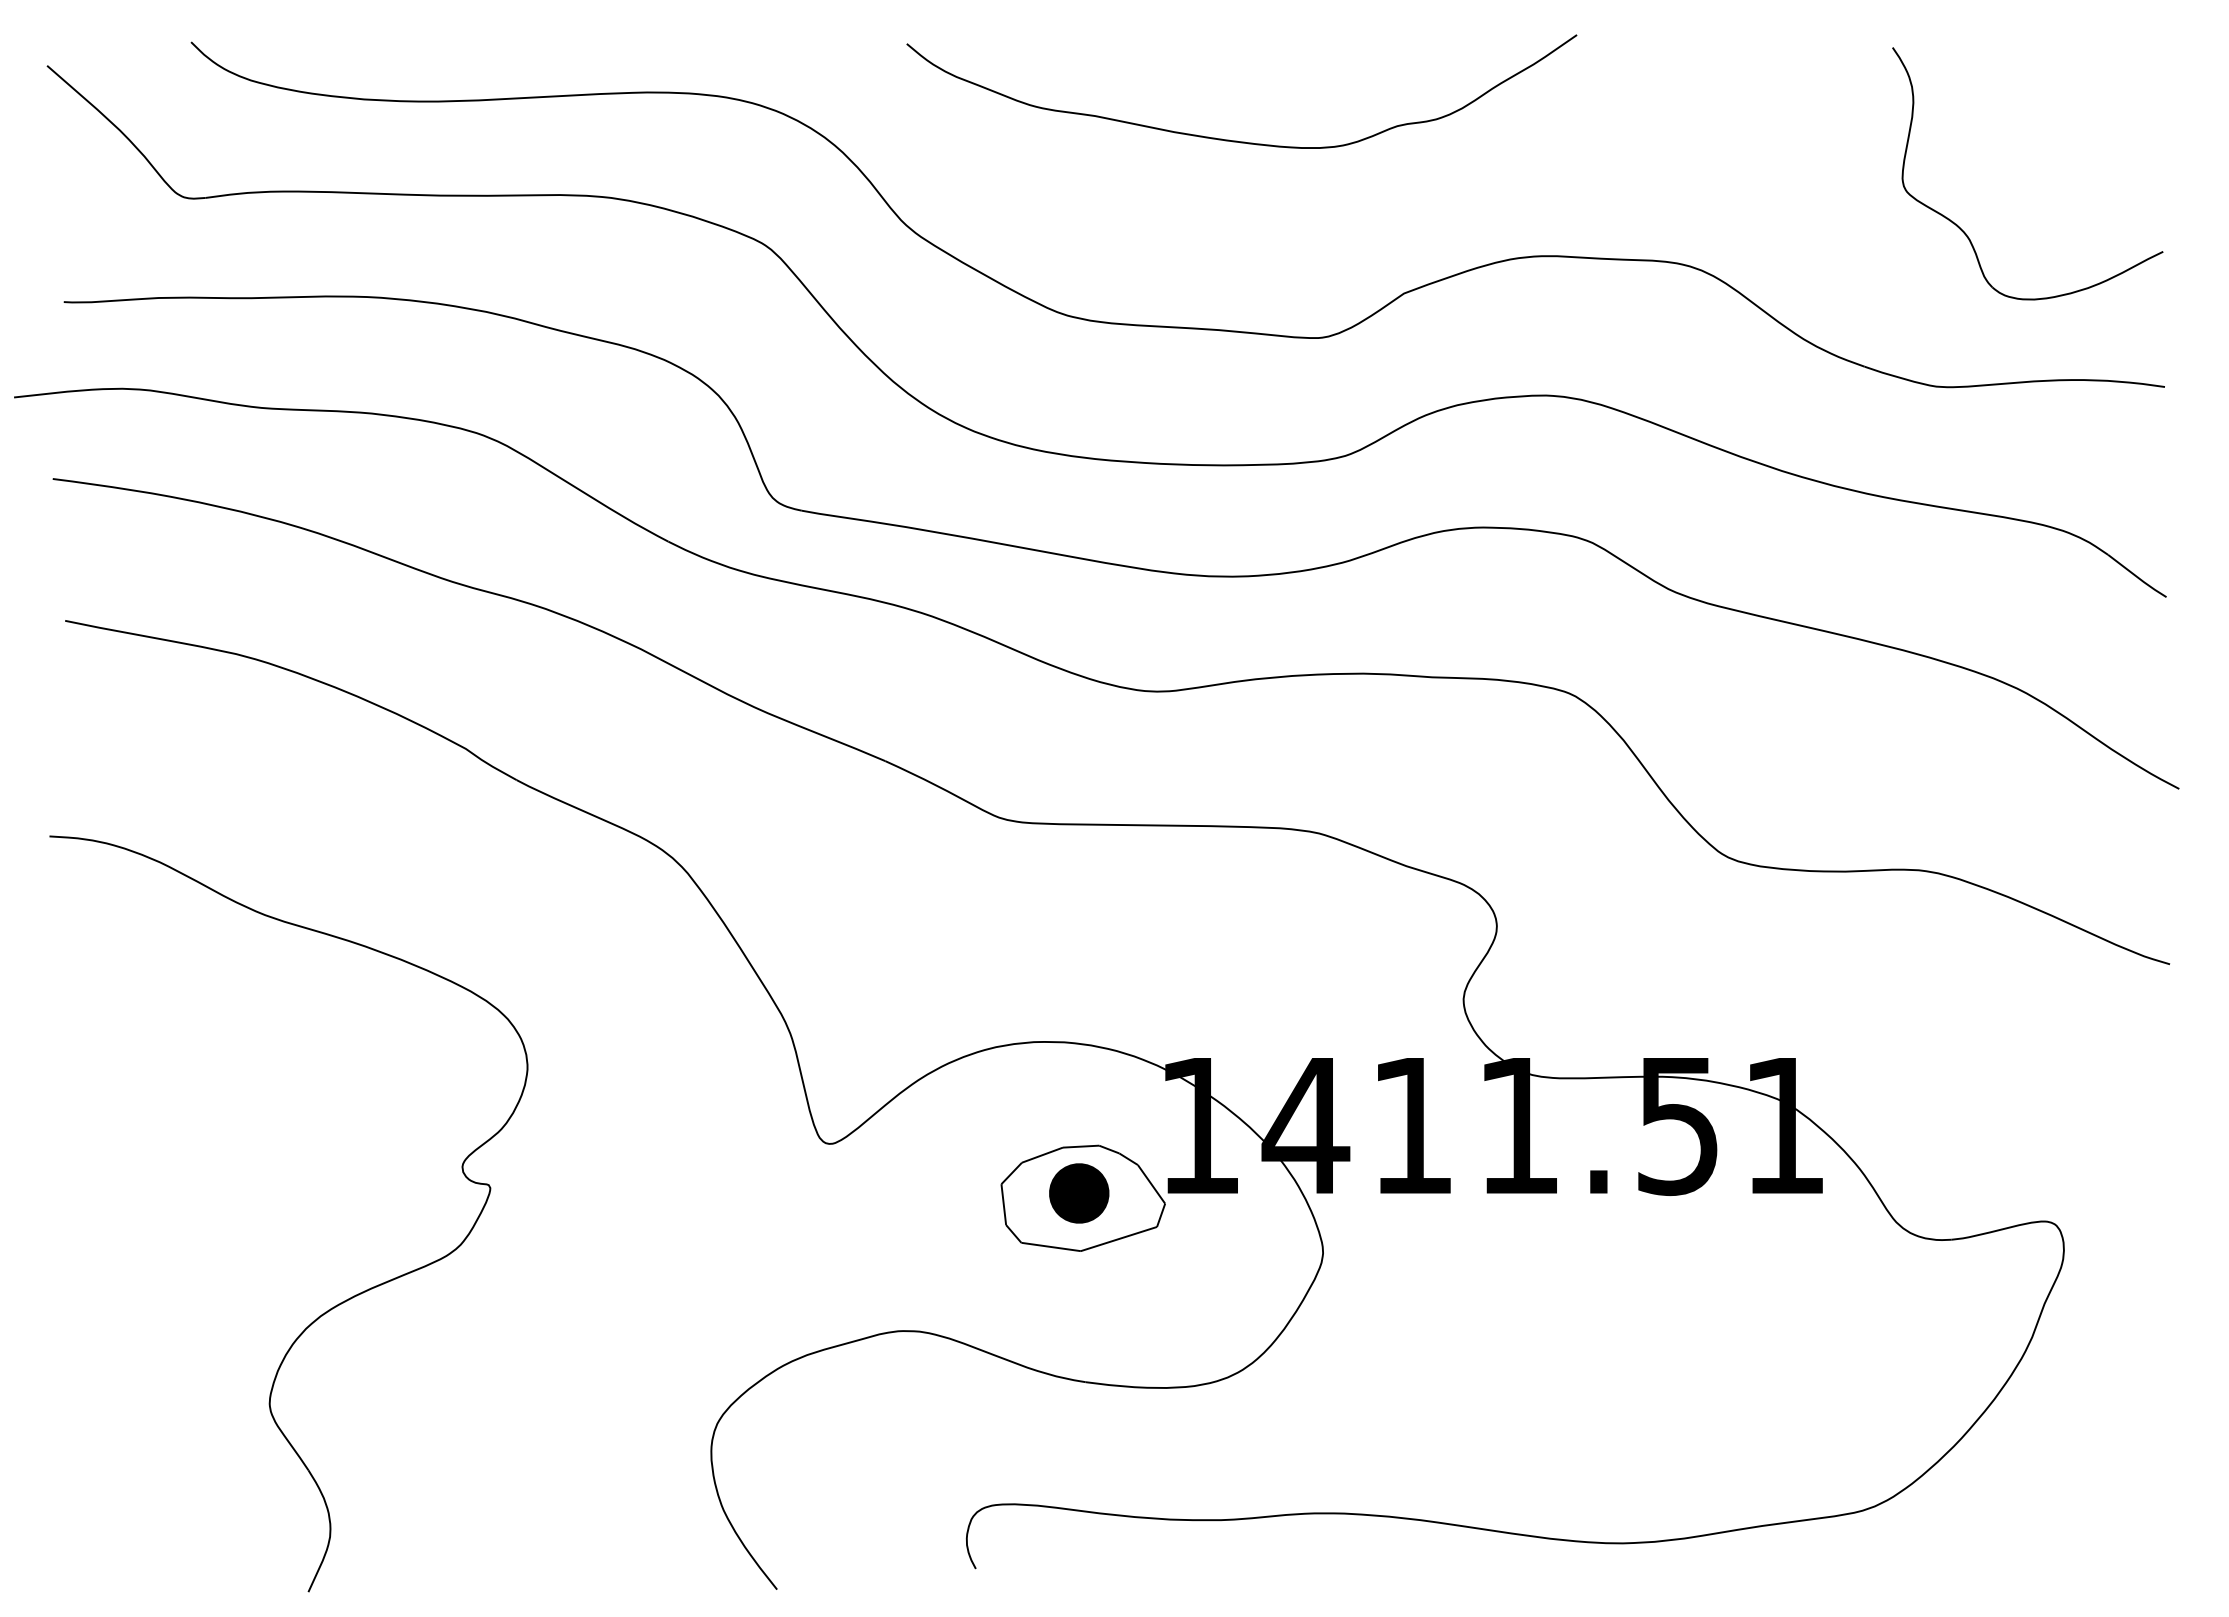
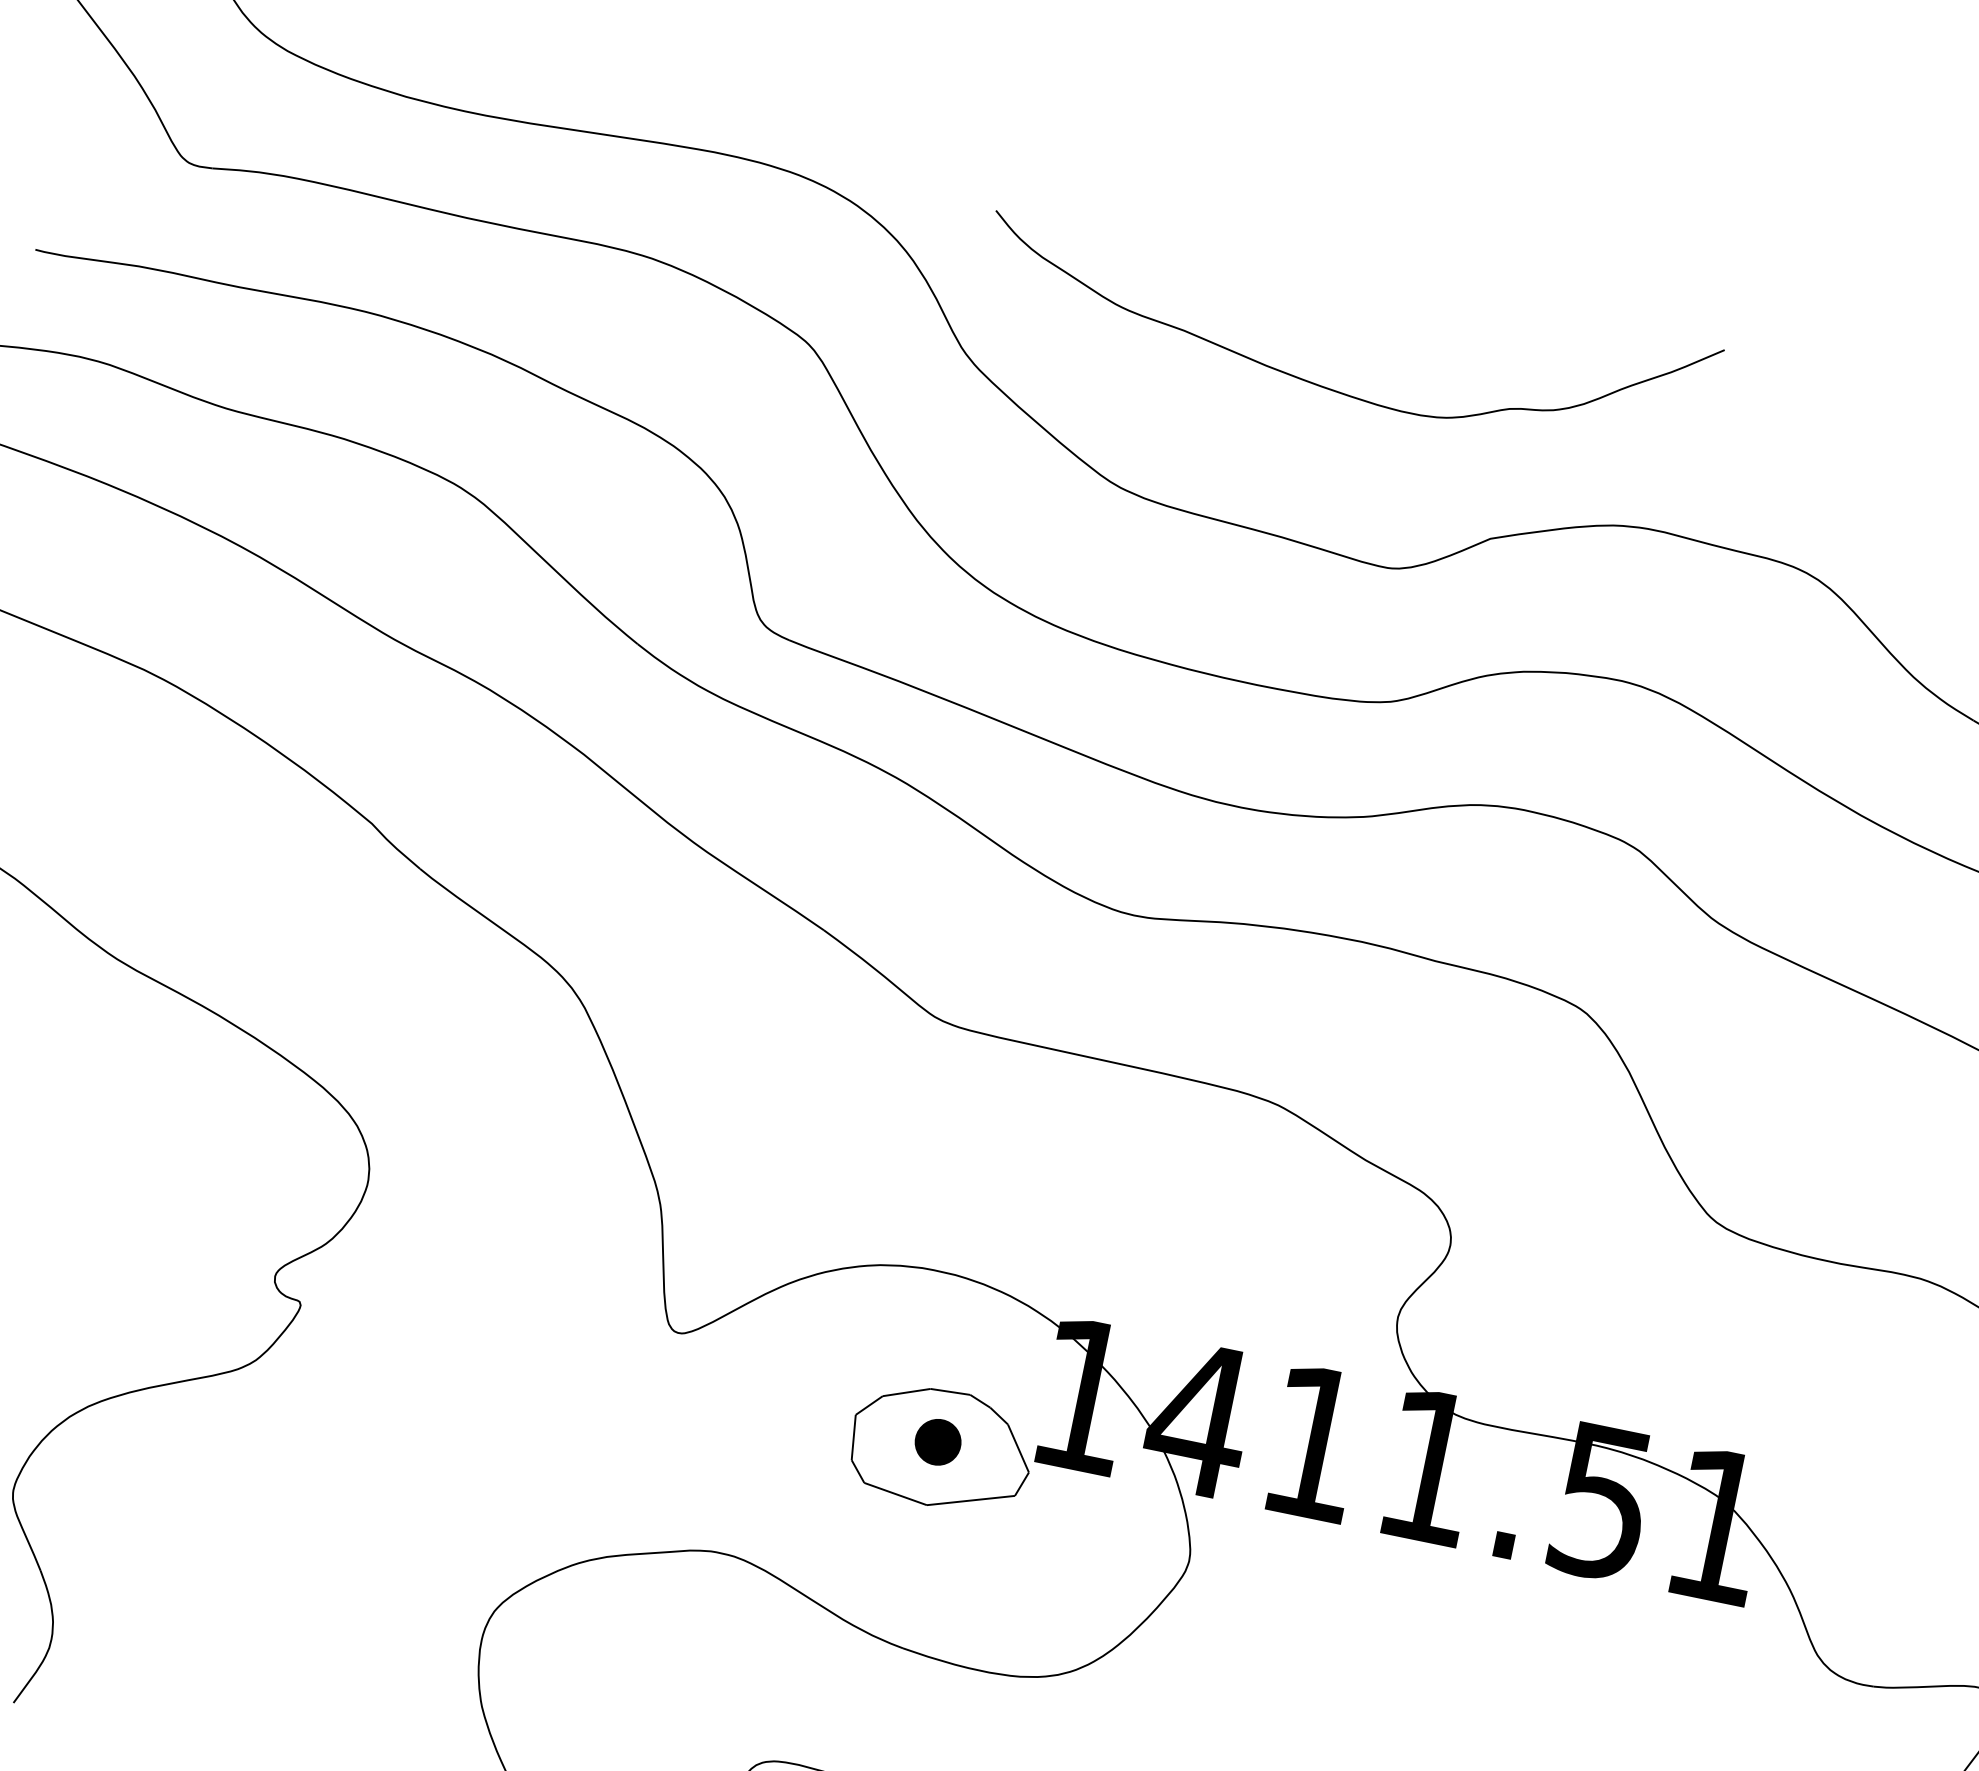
curve: (1237, 140) -> (1333, 388), moved
part: (1079, 1193) -> (938, 1442), size x0.7

